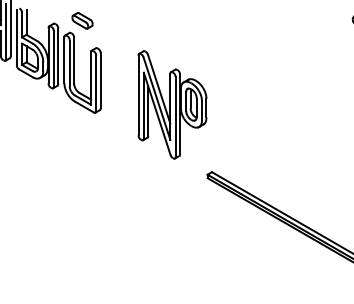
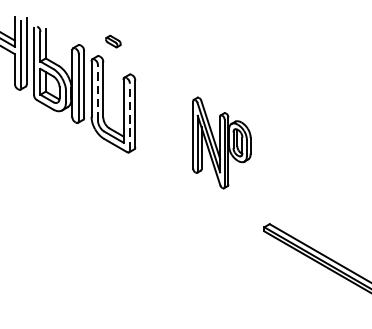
part: (82, 20) -> (113, 41), size x0.6
line: (69, 63) -> (97, 93), solid -> dashed
line: (96, 83) -> (130, 117), solid -> dashed
part: (172, 104) -> (221, 142), size x0.7

